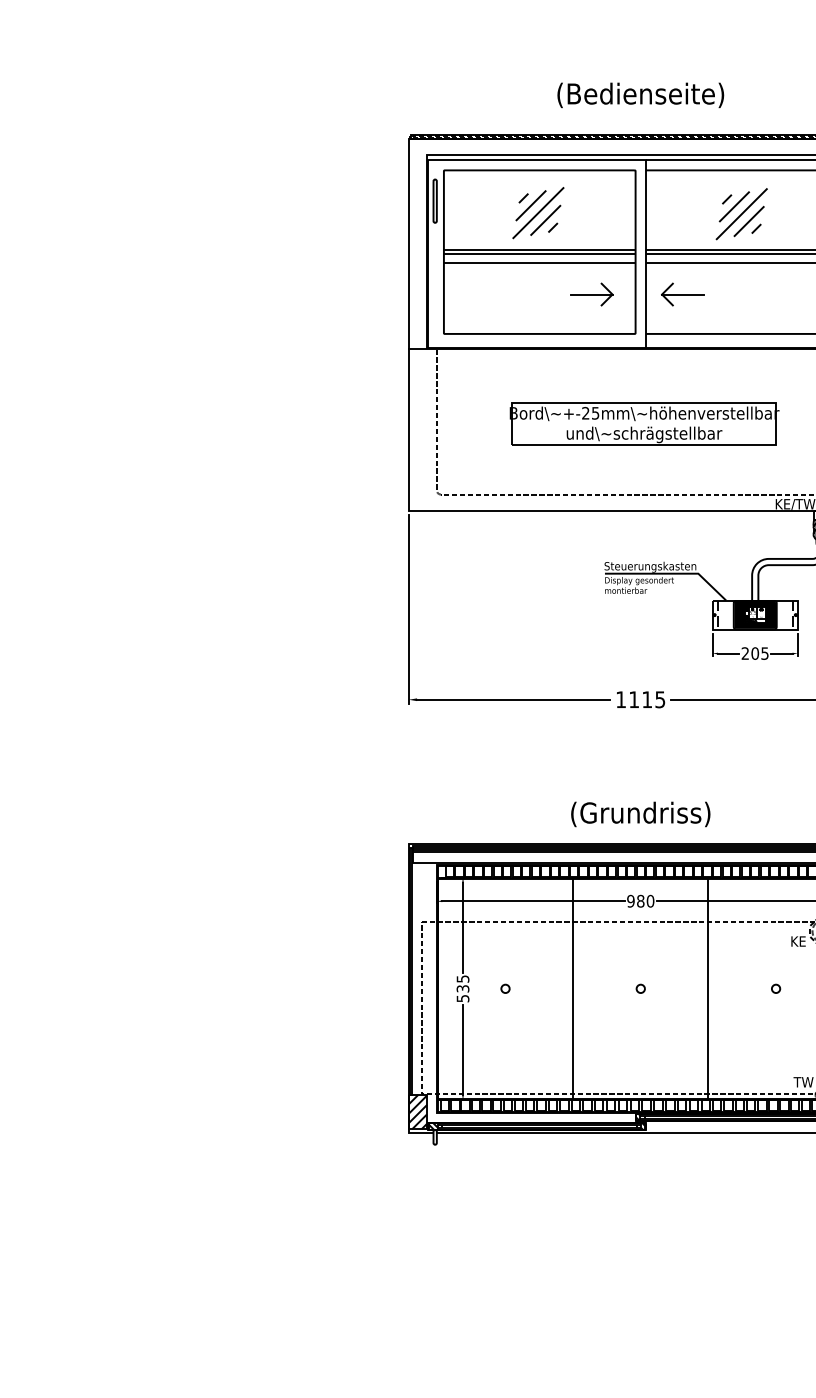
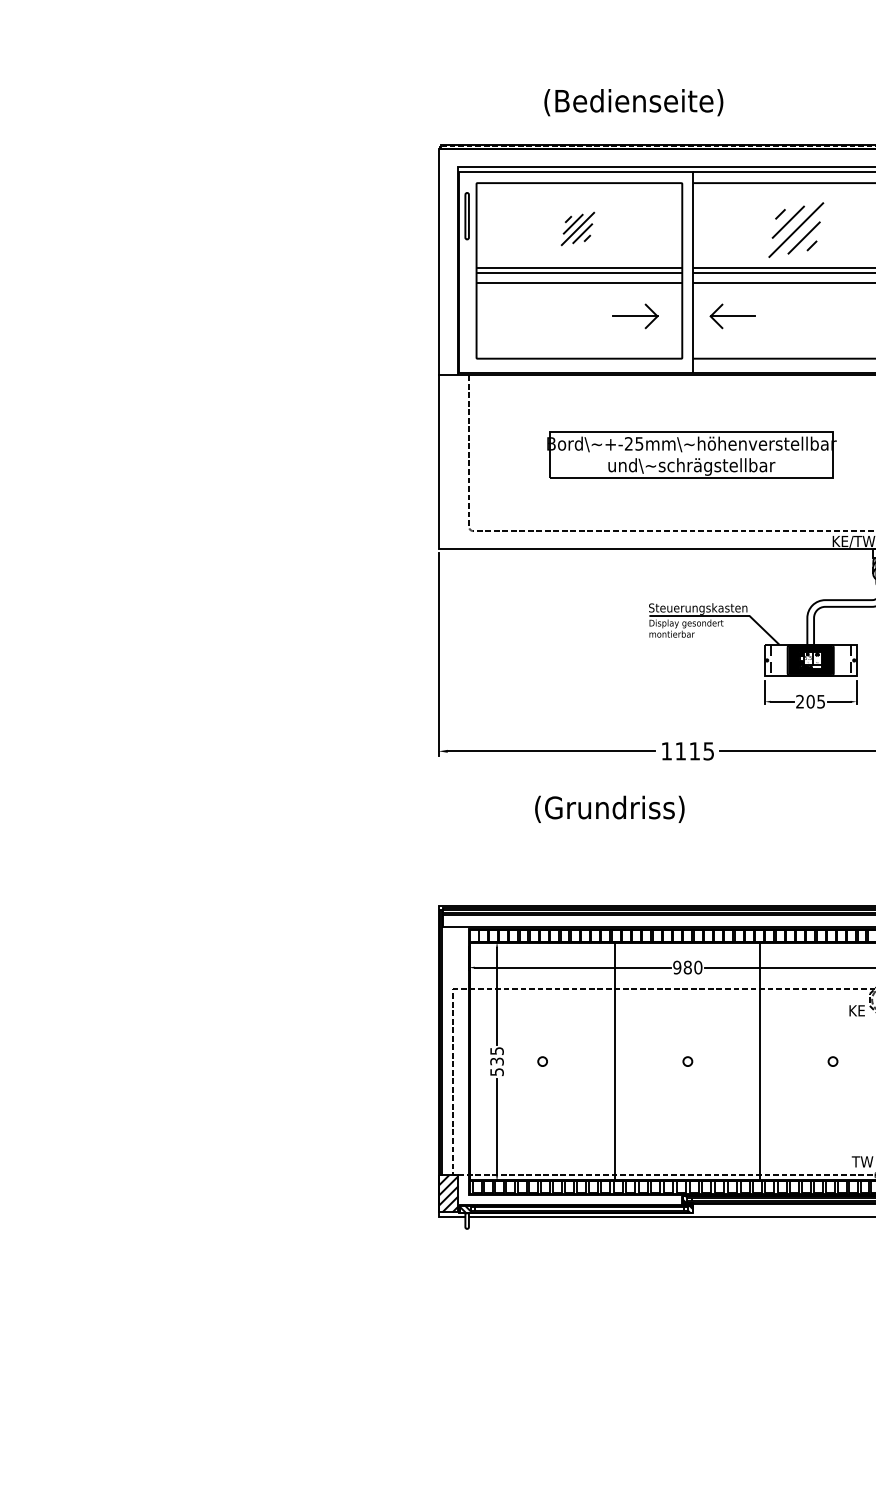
text: (640, 95) -> (633, 102), moved
part: (537, 212) -> (577, 228), size x0.6
text: (640, 813) -> (609, 808), moved

